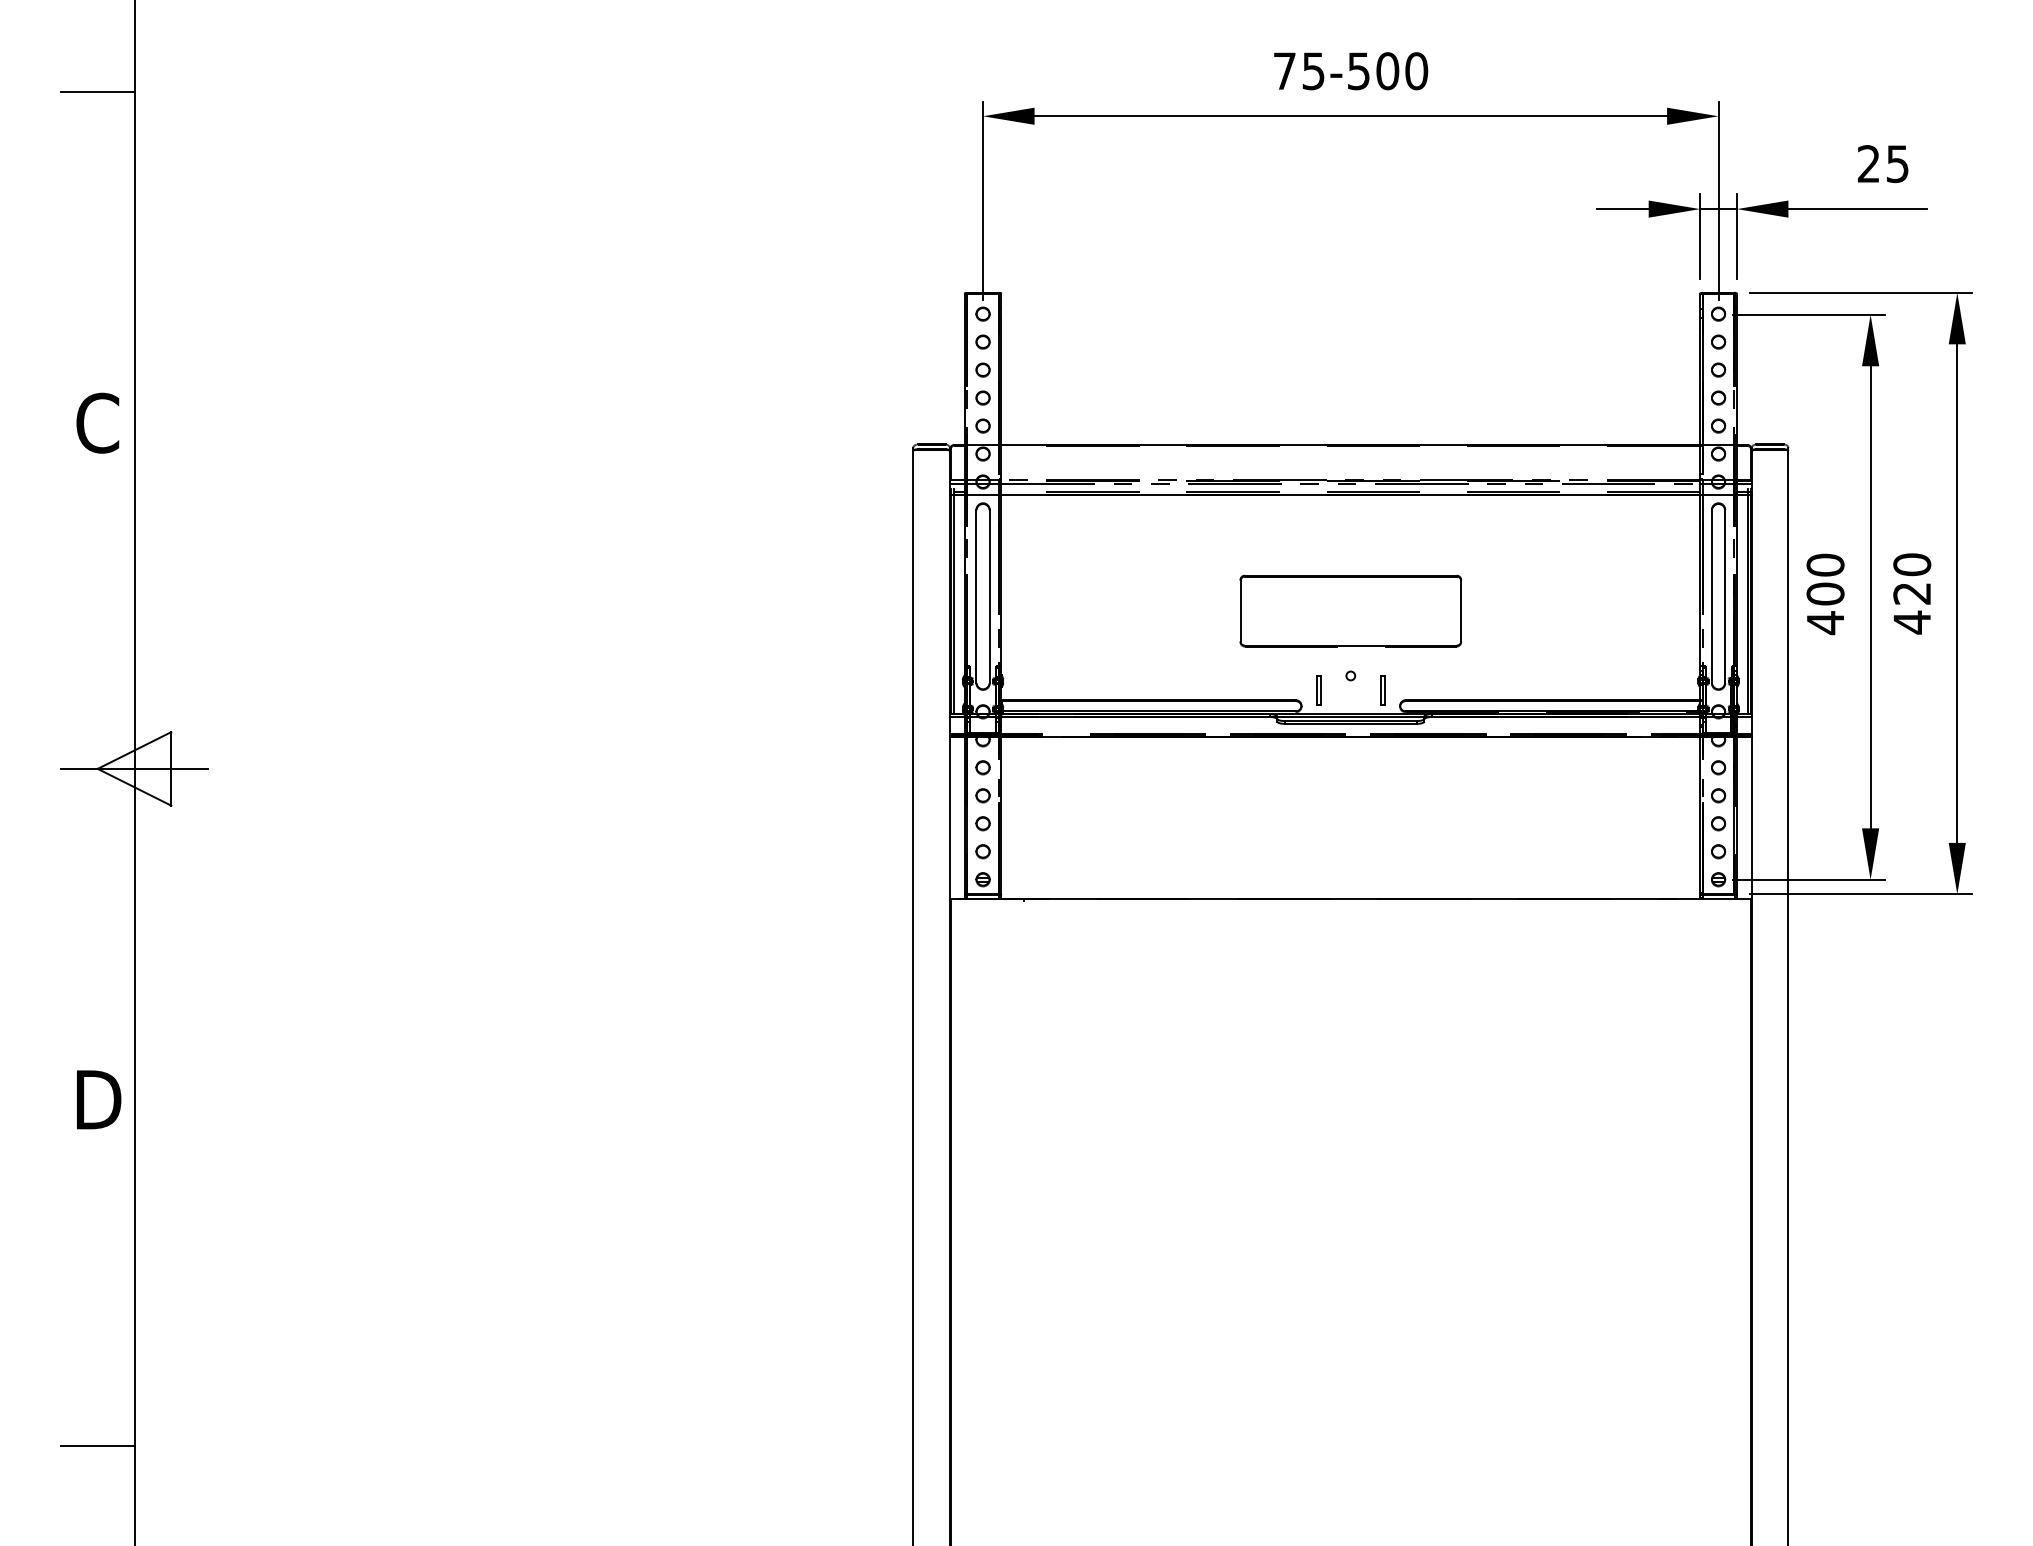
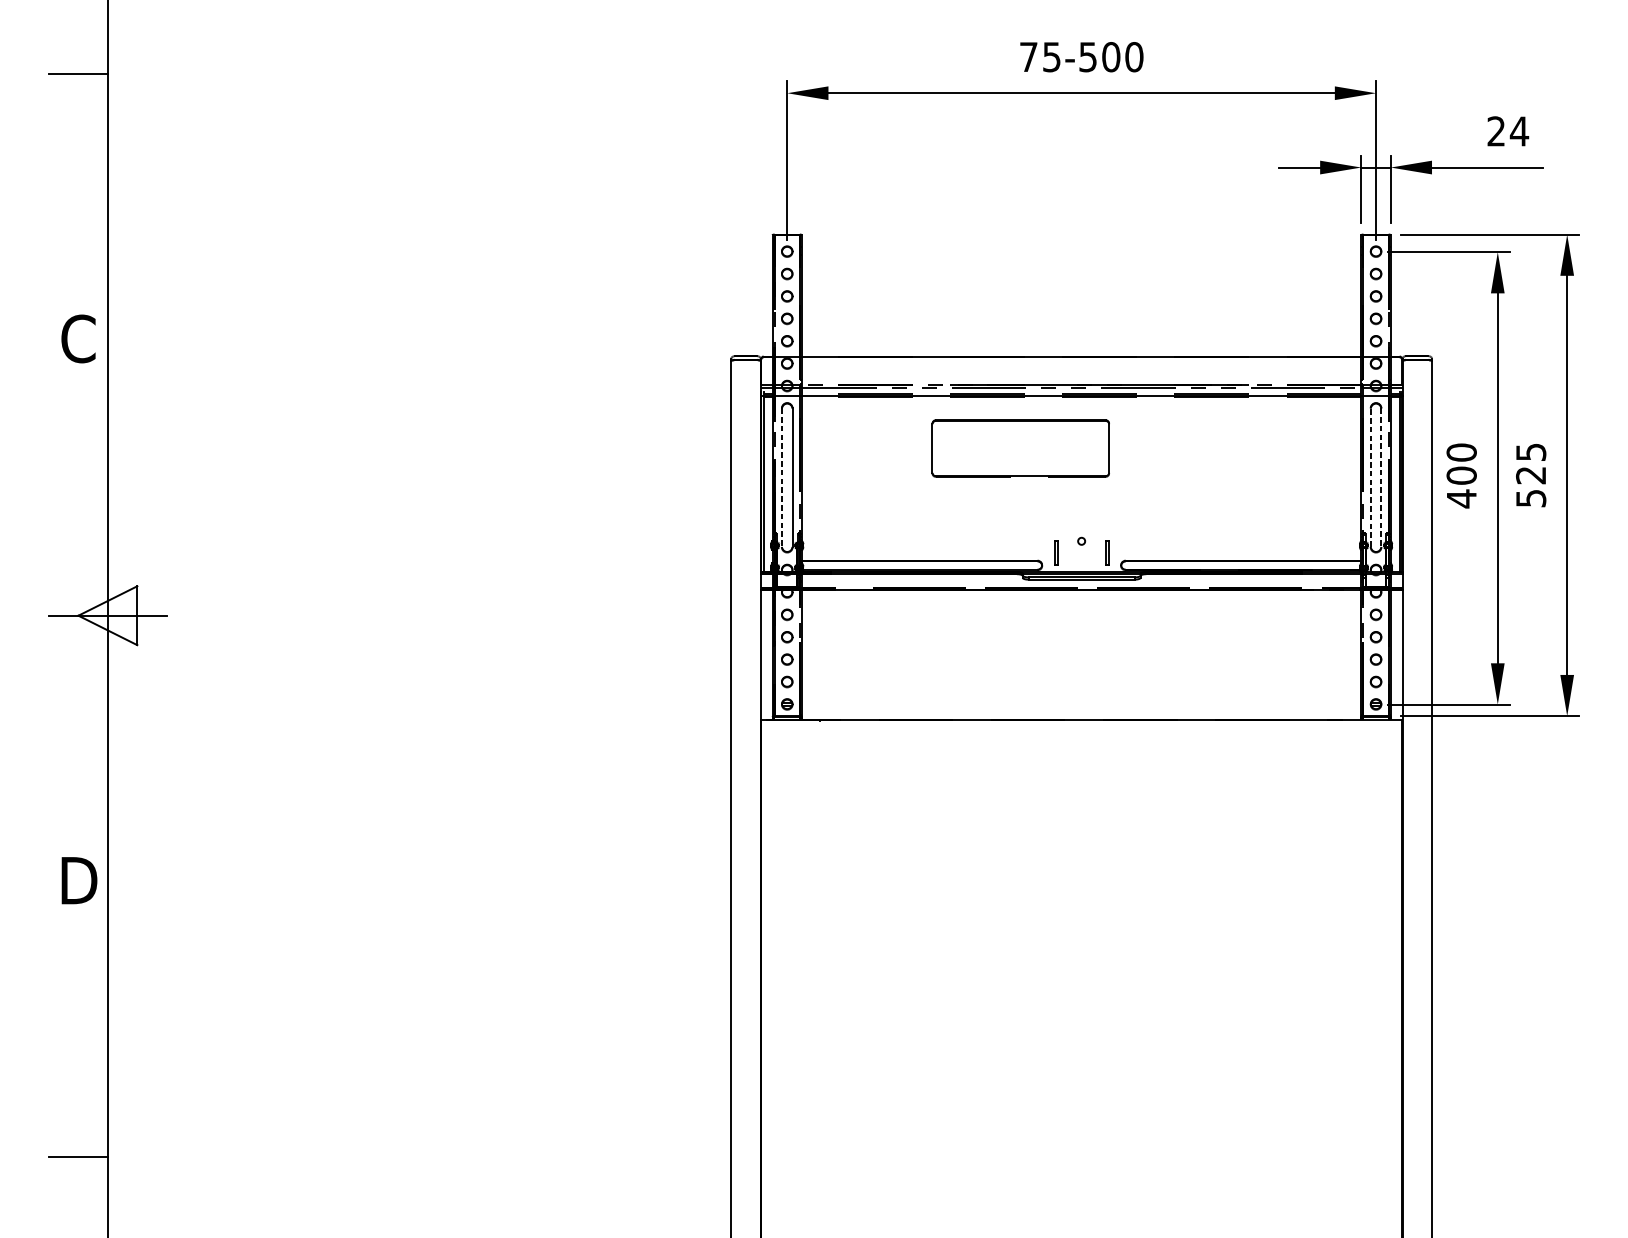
text: (1897, 164) -> (1519, 131), 25 -> 24
text: (1912, 593) -> (1531, 475), 420 -> 525
line: (976, 596) -> (781, 477), solid -> dashed
line: (1711, 596) -> (1370, 477), solid -> dashed
line: (1725, 596) -> (1381, 477), solid -> dashed
part: (1350, 610) -> (1020, 448), moved

